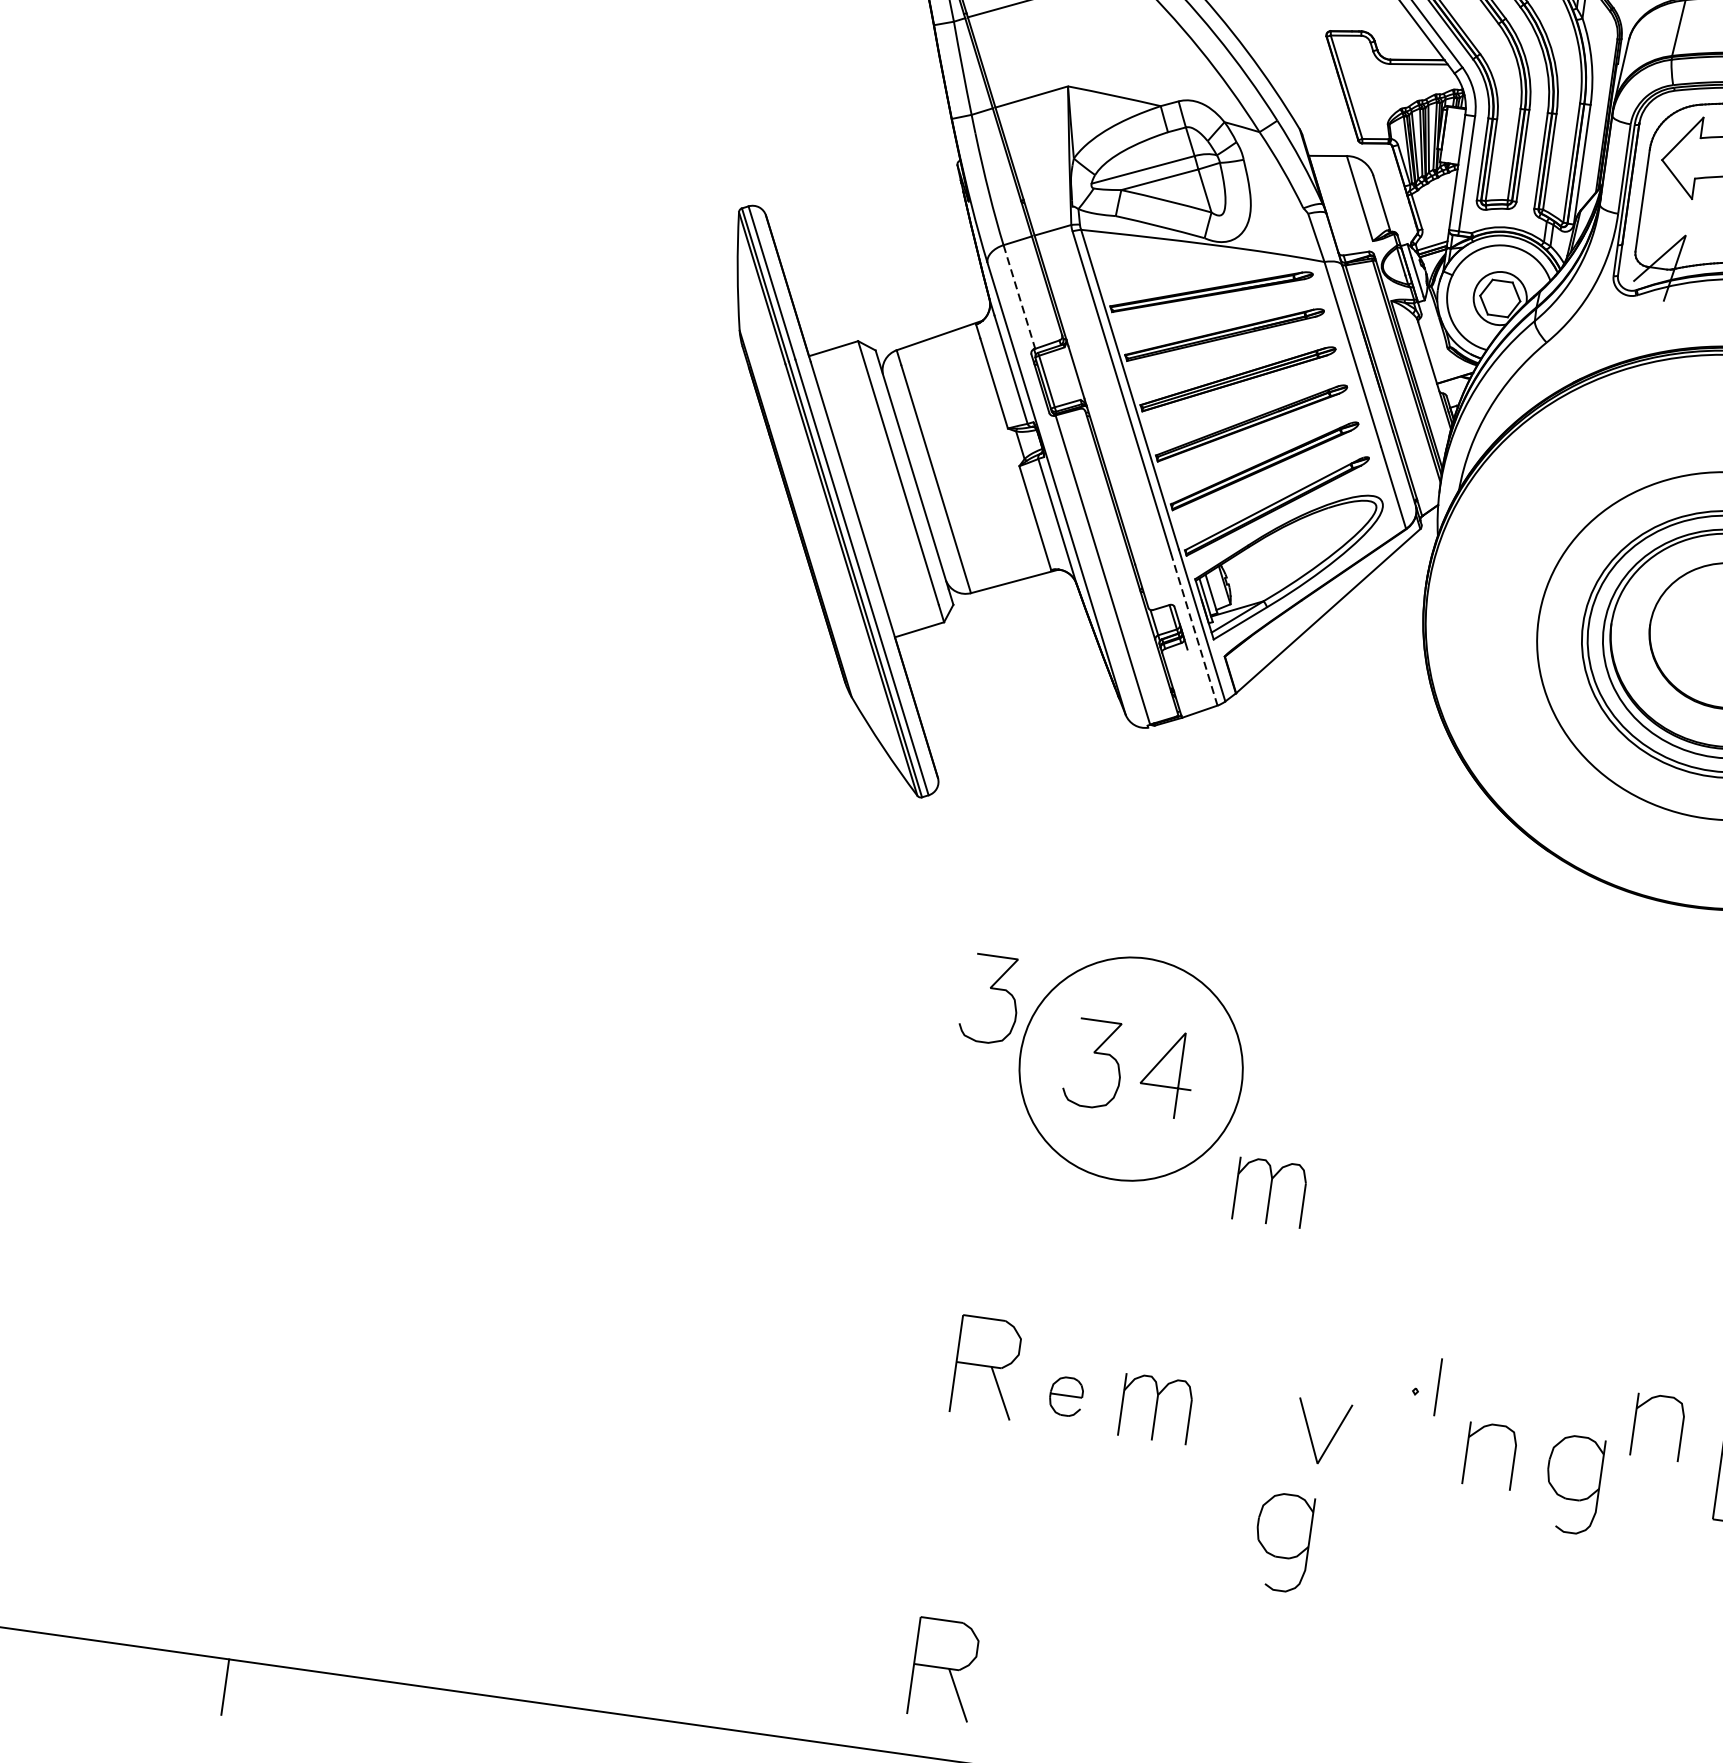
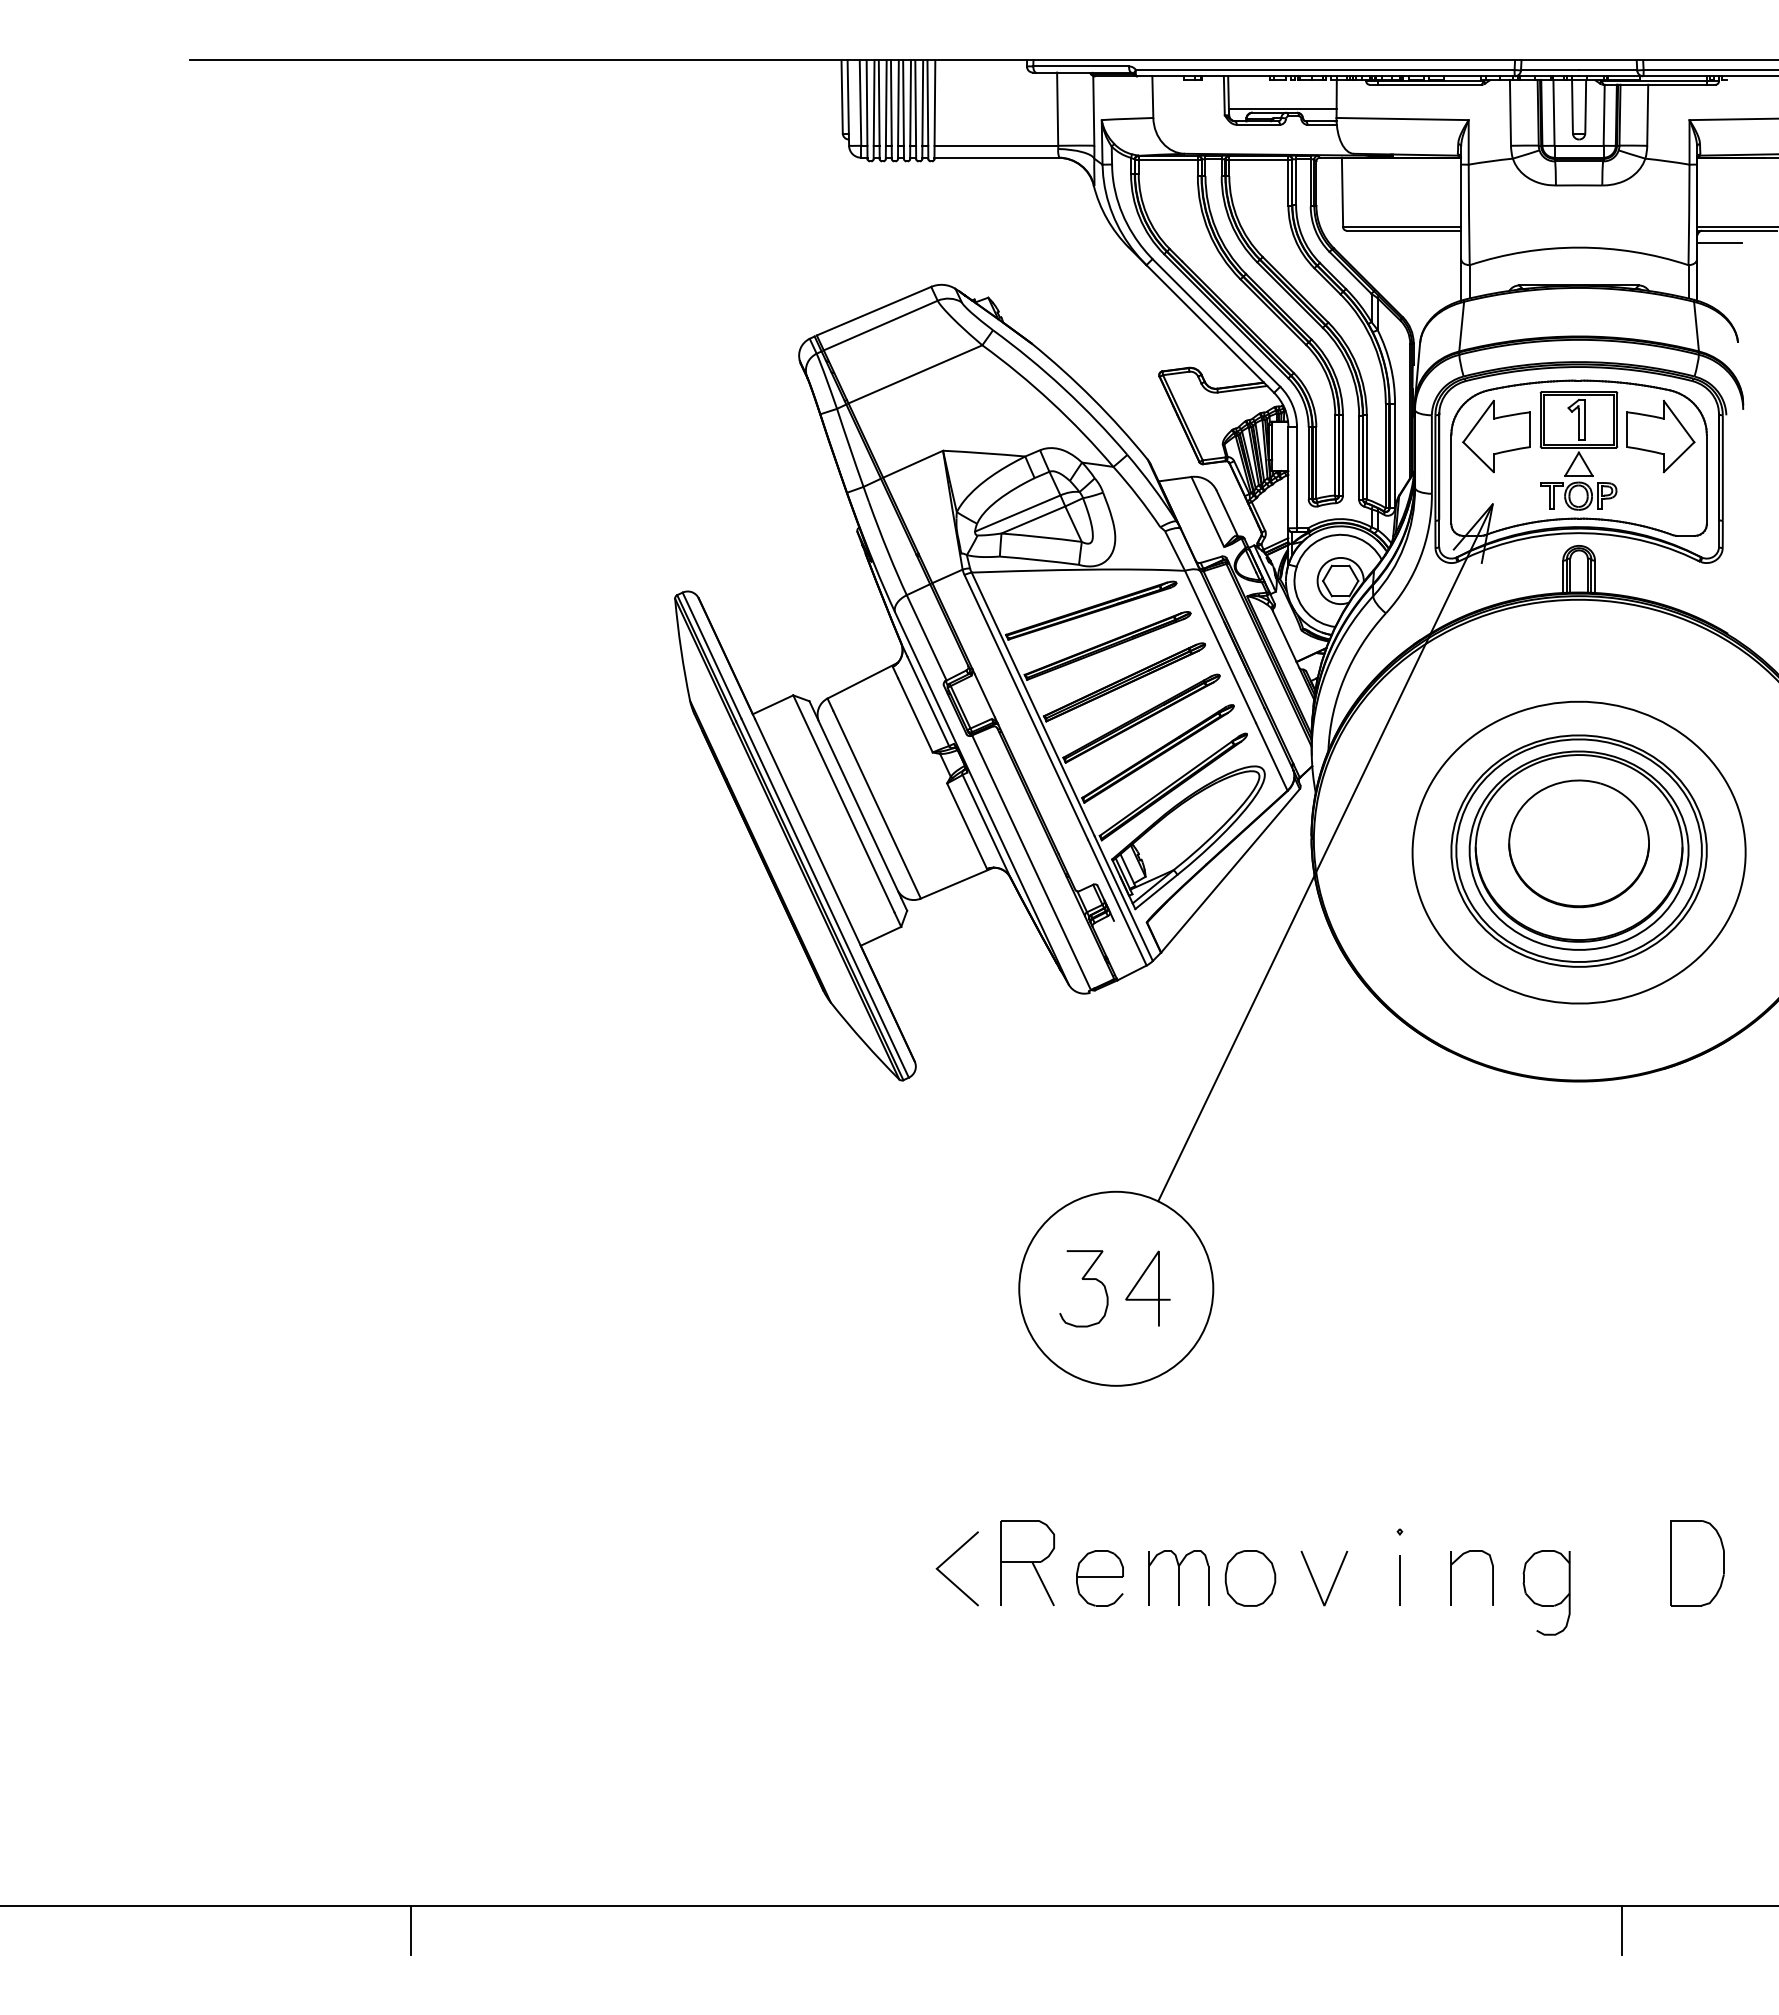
line: (1019, 297) -> (926, 638), dashed -> solid
line: (1439, 605) -> (1325, 852), added
line: (1194, 630) -> (1117, 903), dashed -> solid
curve: (991, 988) -> (986, 1236), removed
part: (1269, 1191) -> (1250, 1377), removed
line: (896, 1350) -> (948, 1559), added
line: (1437, 1387) -> (1399, 1580), moved
part: (1065, 1396) -> (1099, 1578), size x1.67
part: (1237, 1420) -> (1250, 1578), added
part: (1634, 1423) -> (1592, 1532), removed
part: (1282, 1542) -> (1303, 1677), removed
part: (943, 1669) -> (1027, 1828), removed

